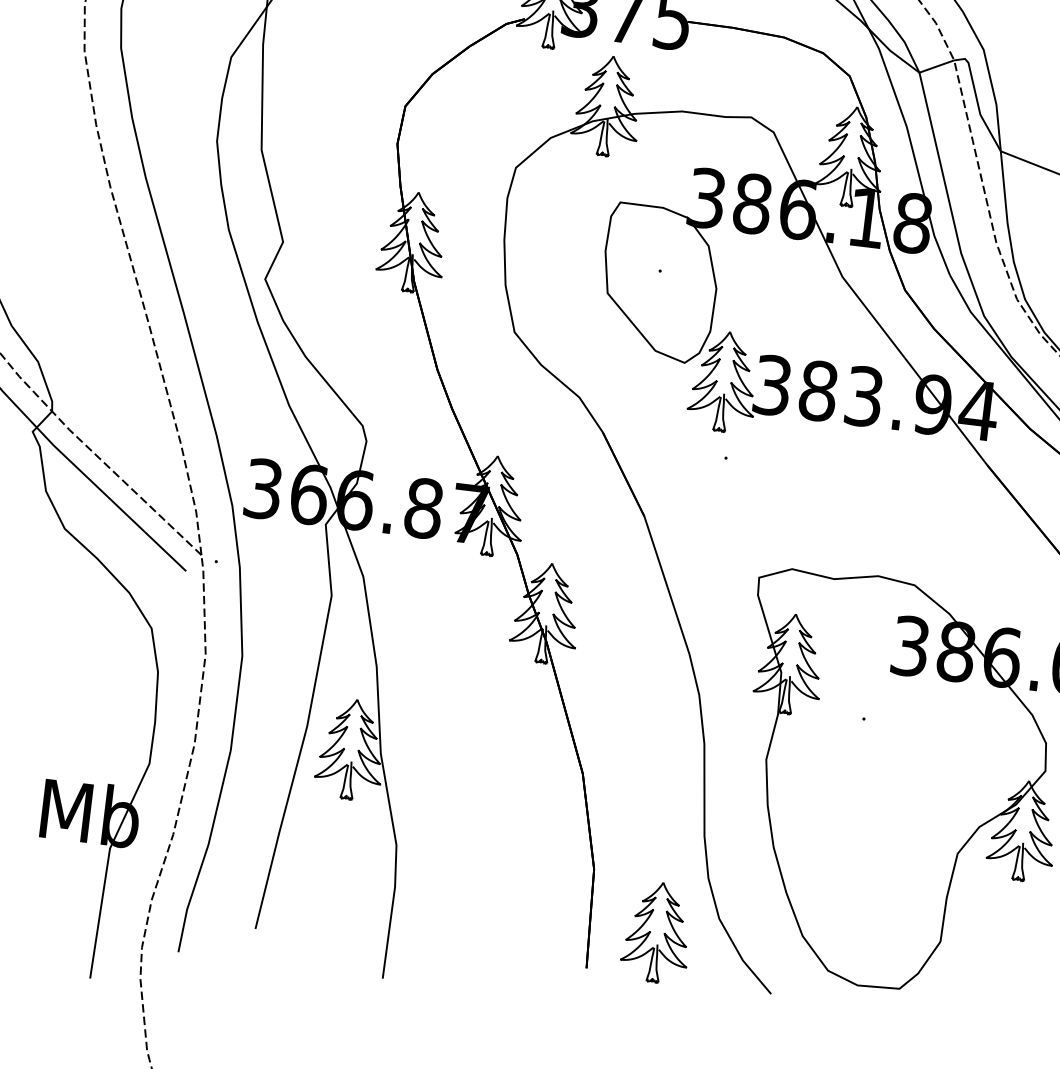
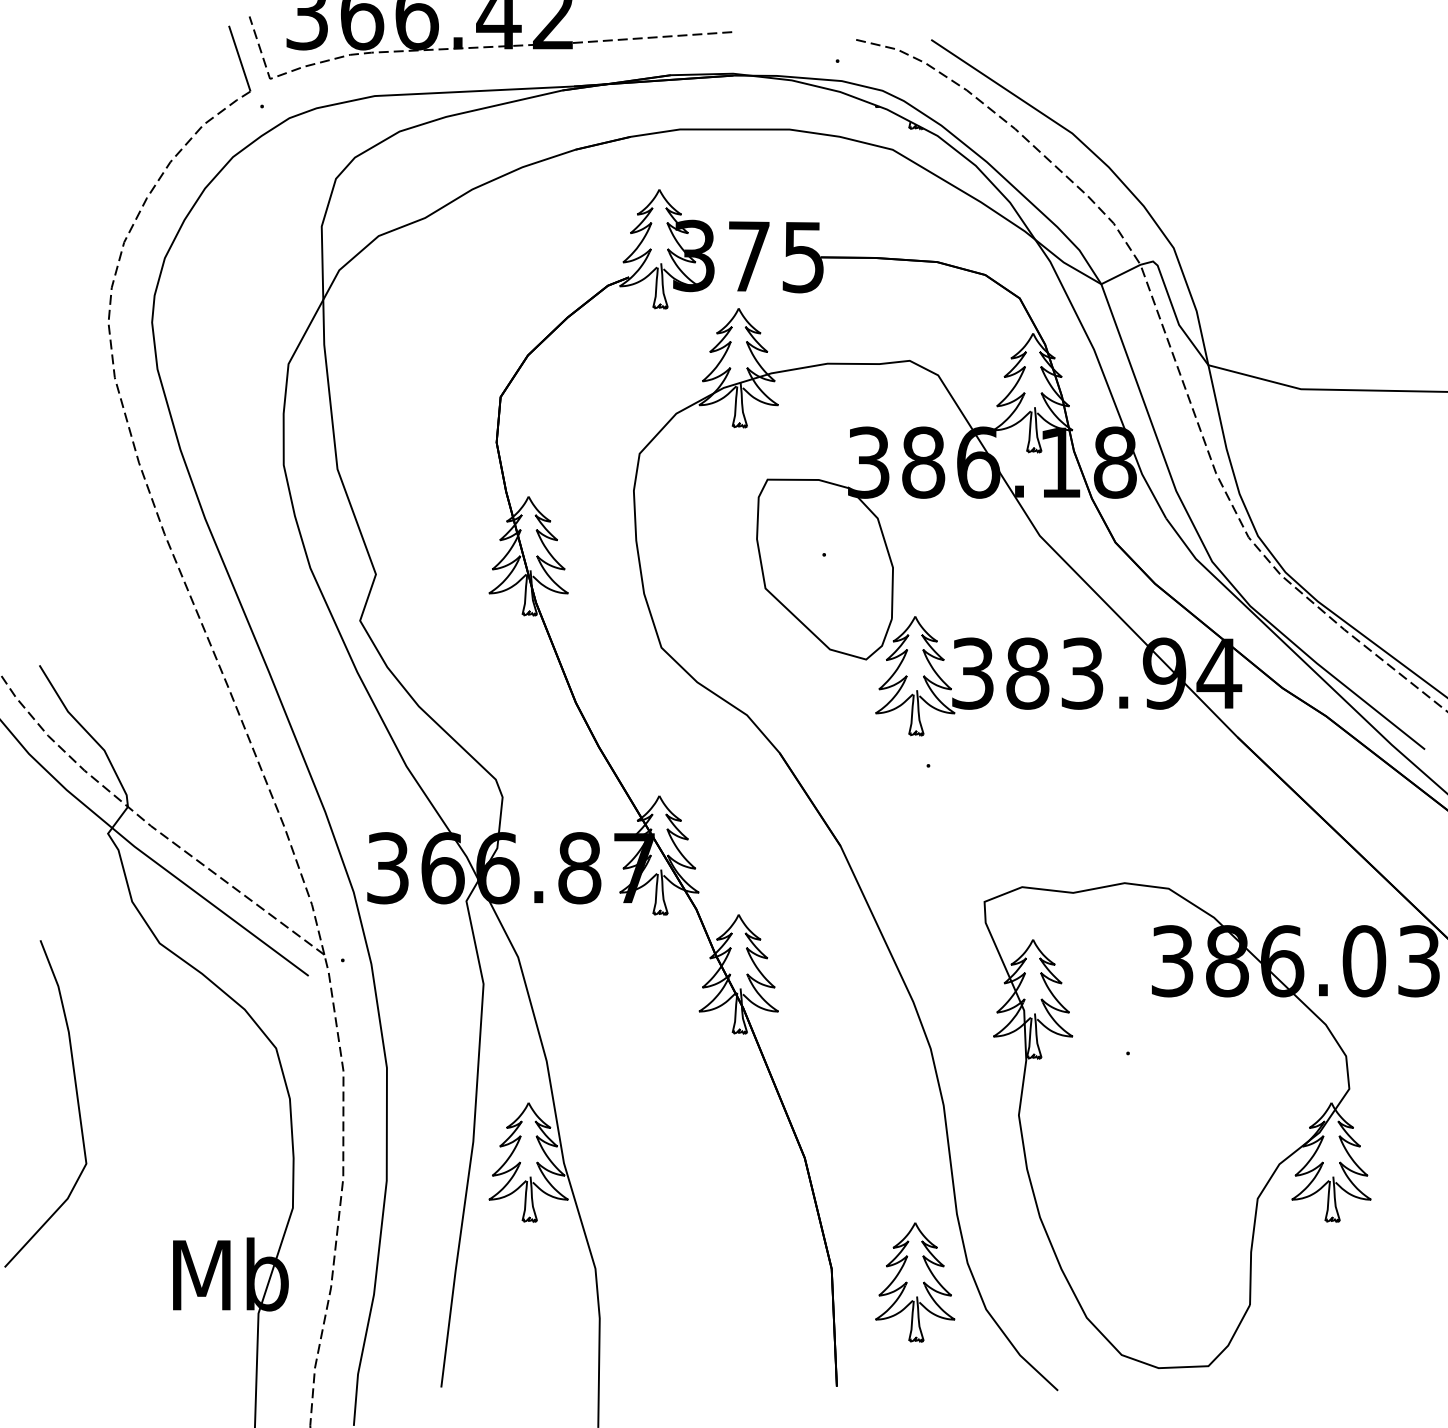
part: (657, 932) -> (915, 1282), moved

